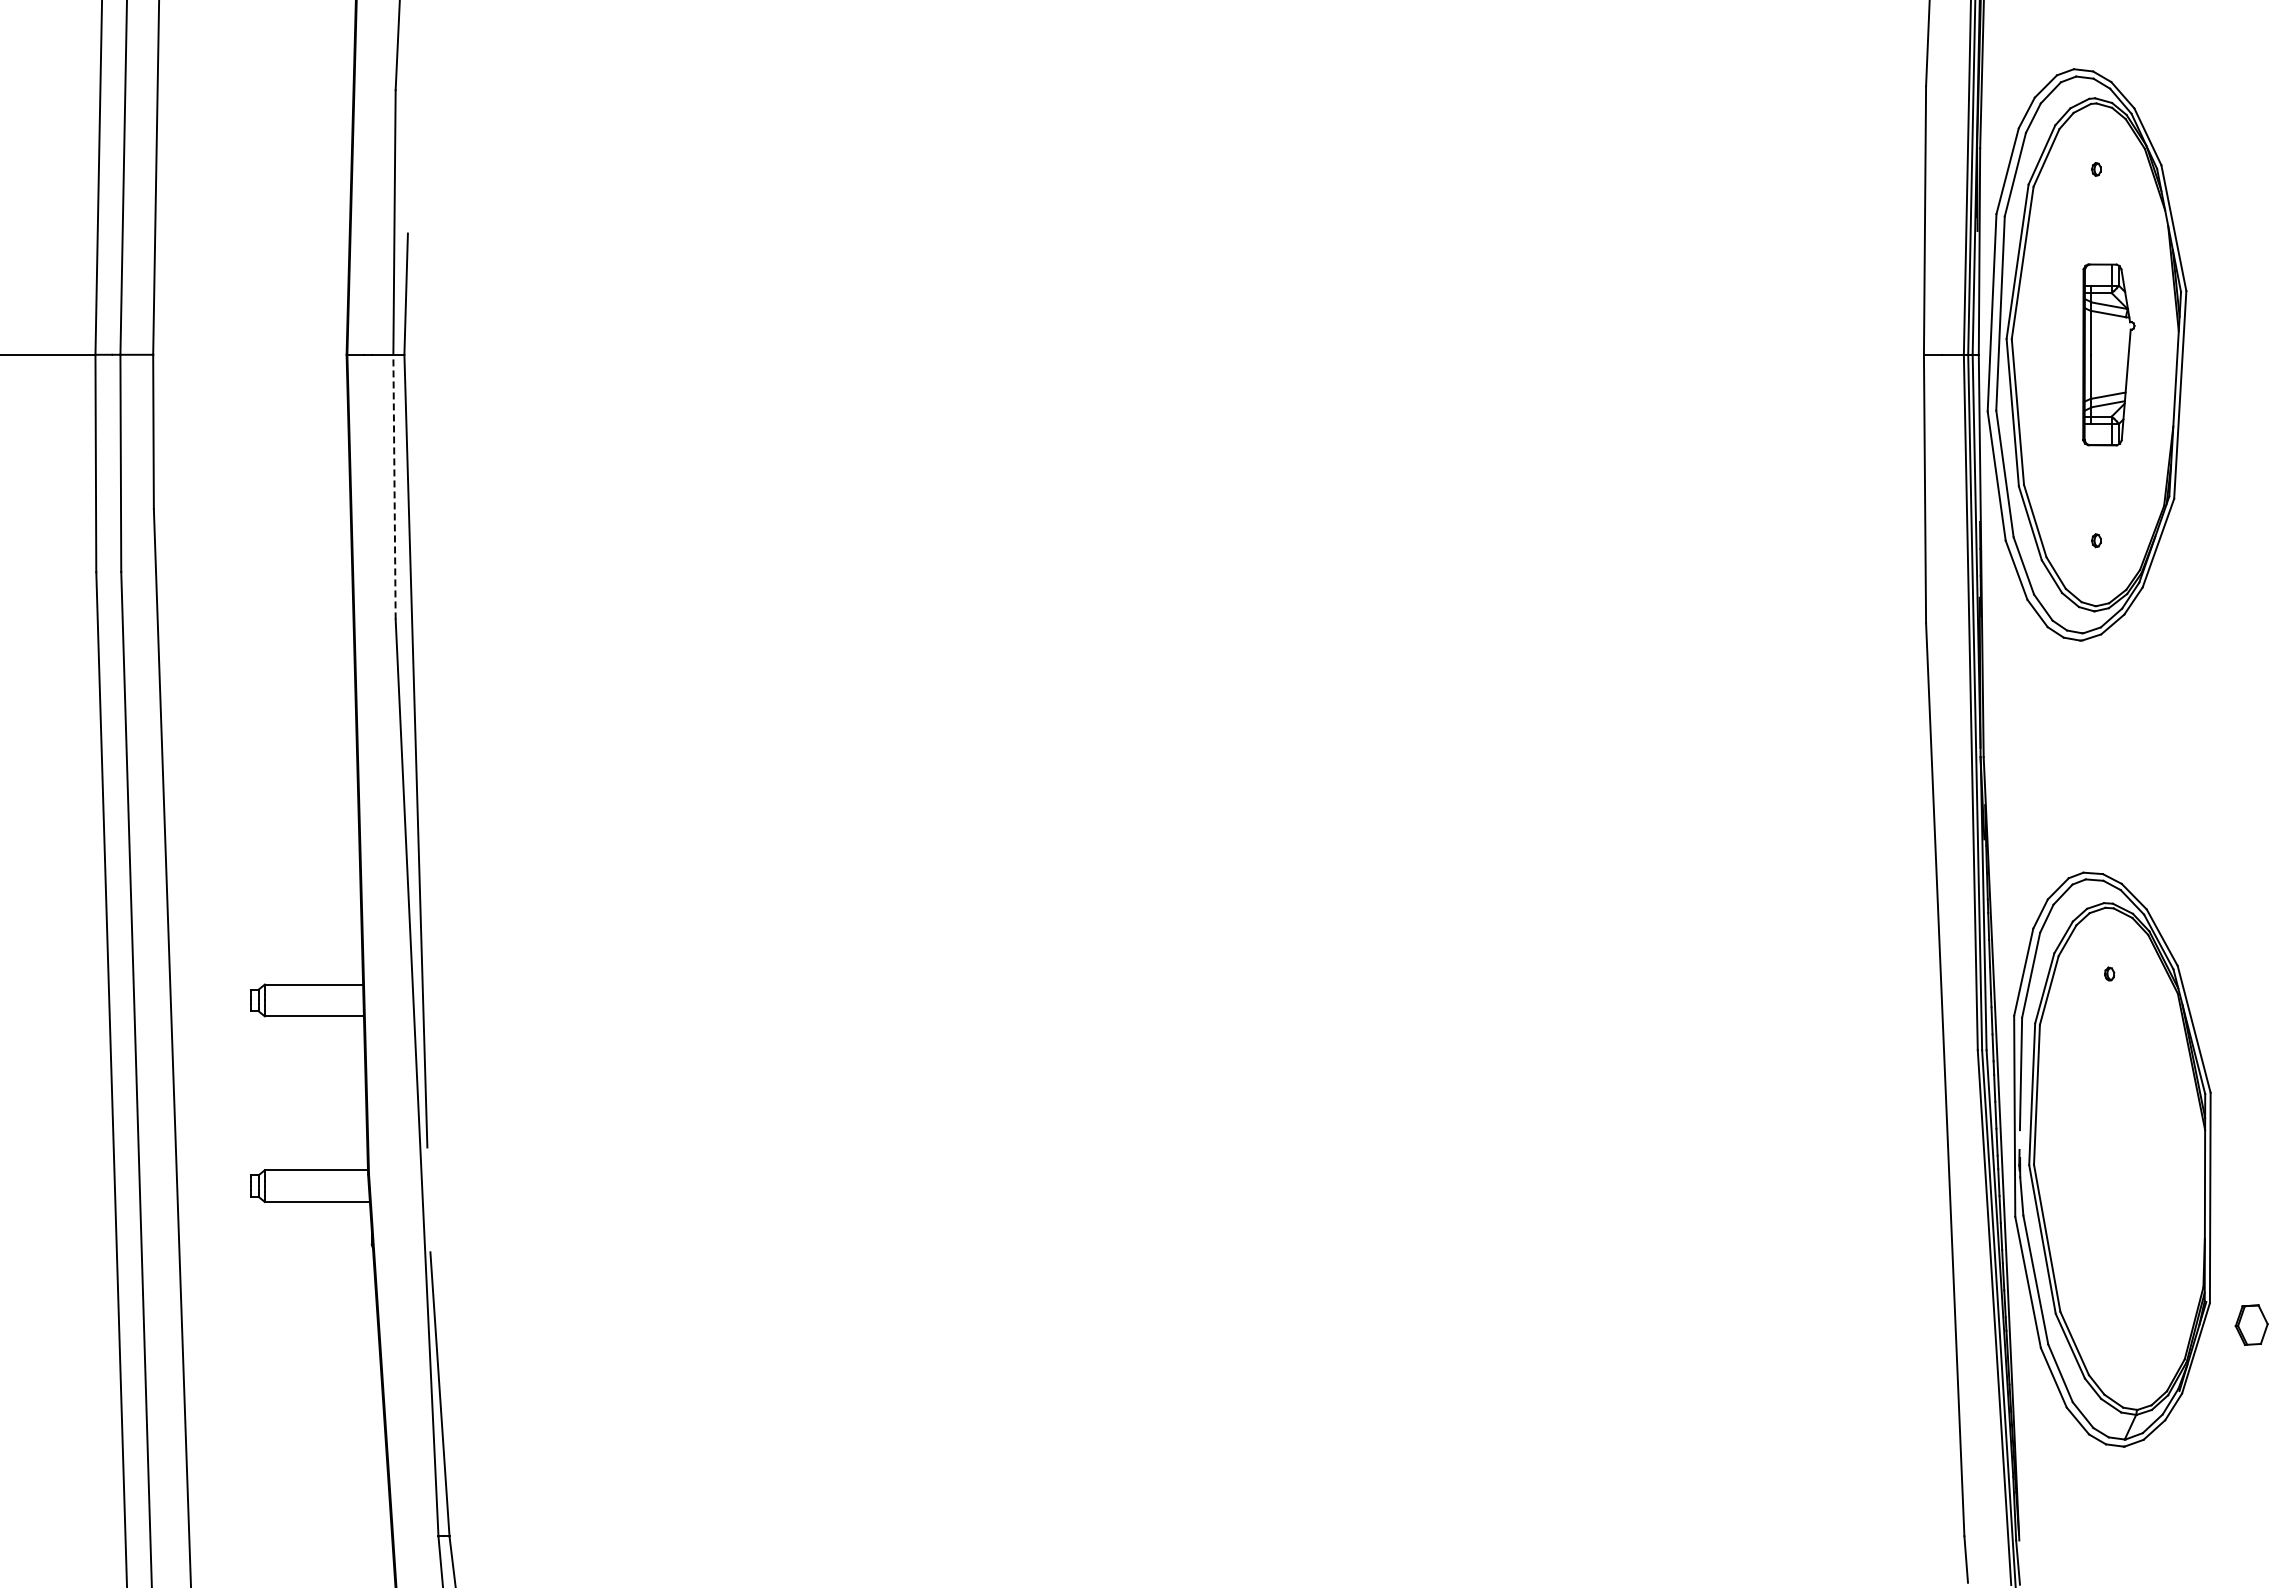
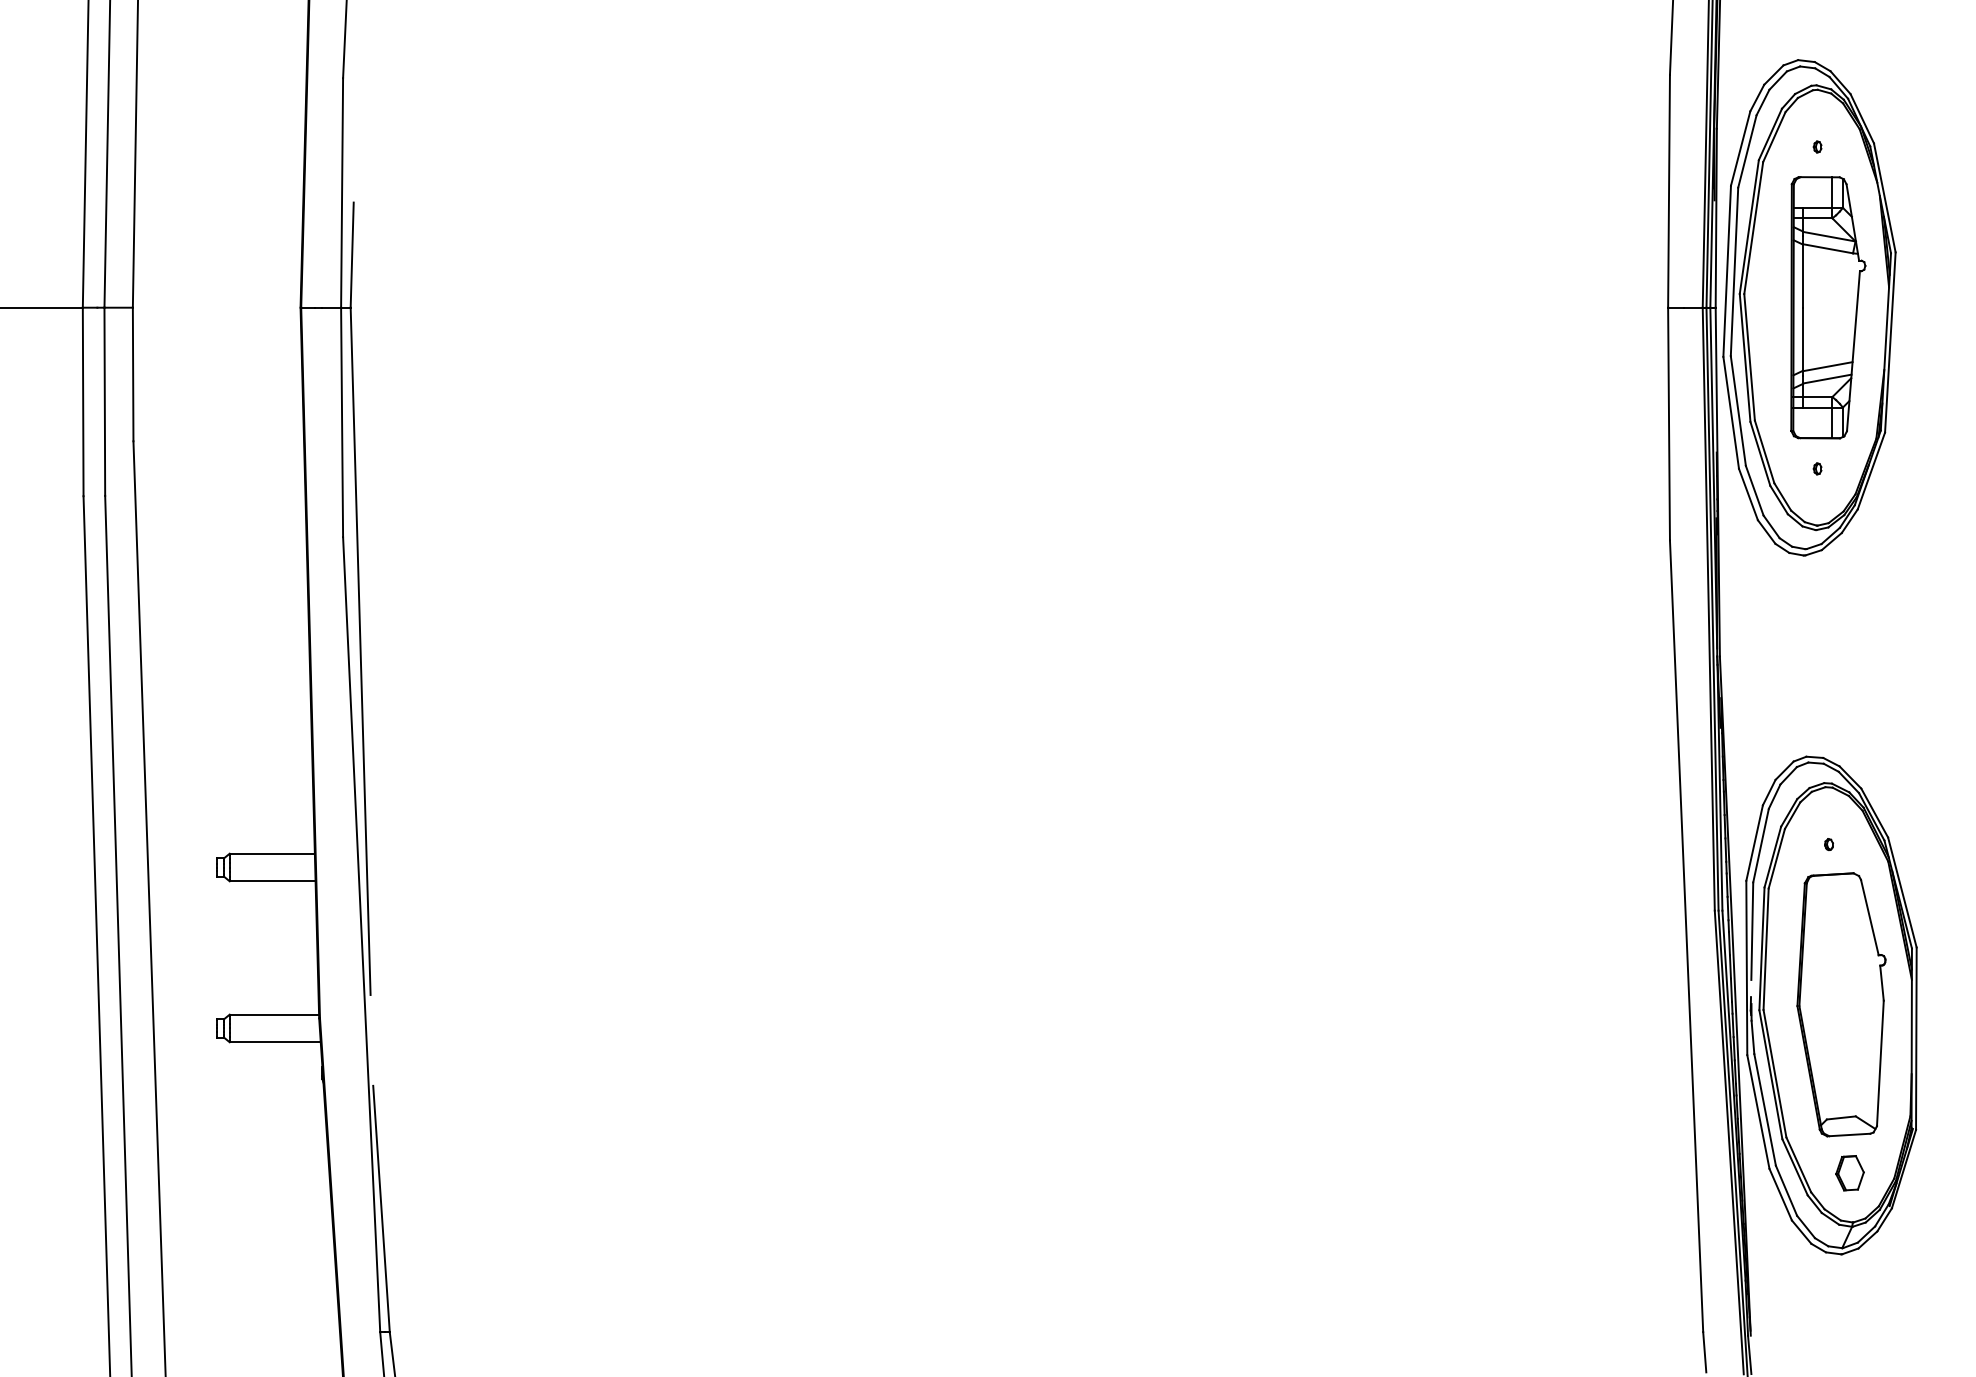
part: (2108, 354) -> (1828, 307), size x1.67
line: (394, 486) -> (342, 421), dashed -> solid
part: (2123, 1158) -> (1841, 1004), added
part: (2251, 1324) -> (1849, 1172), moved

